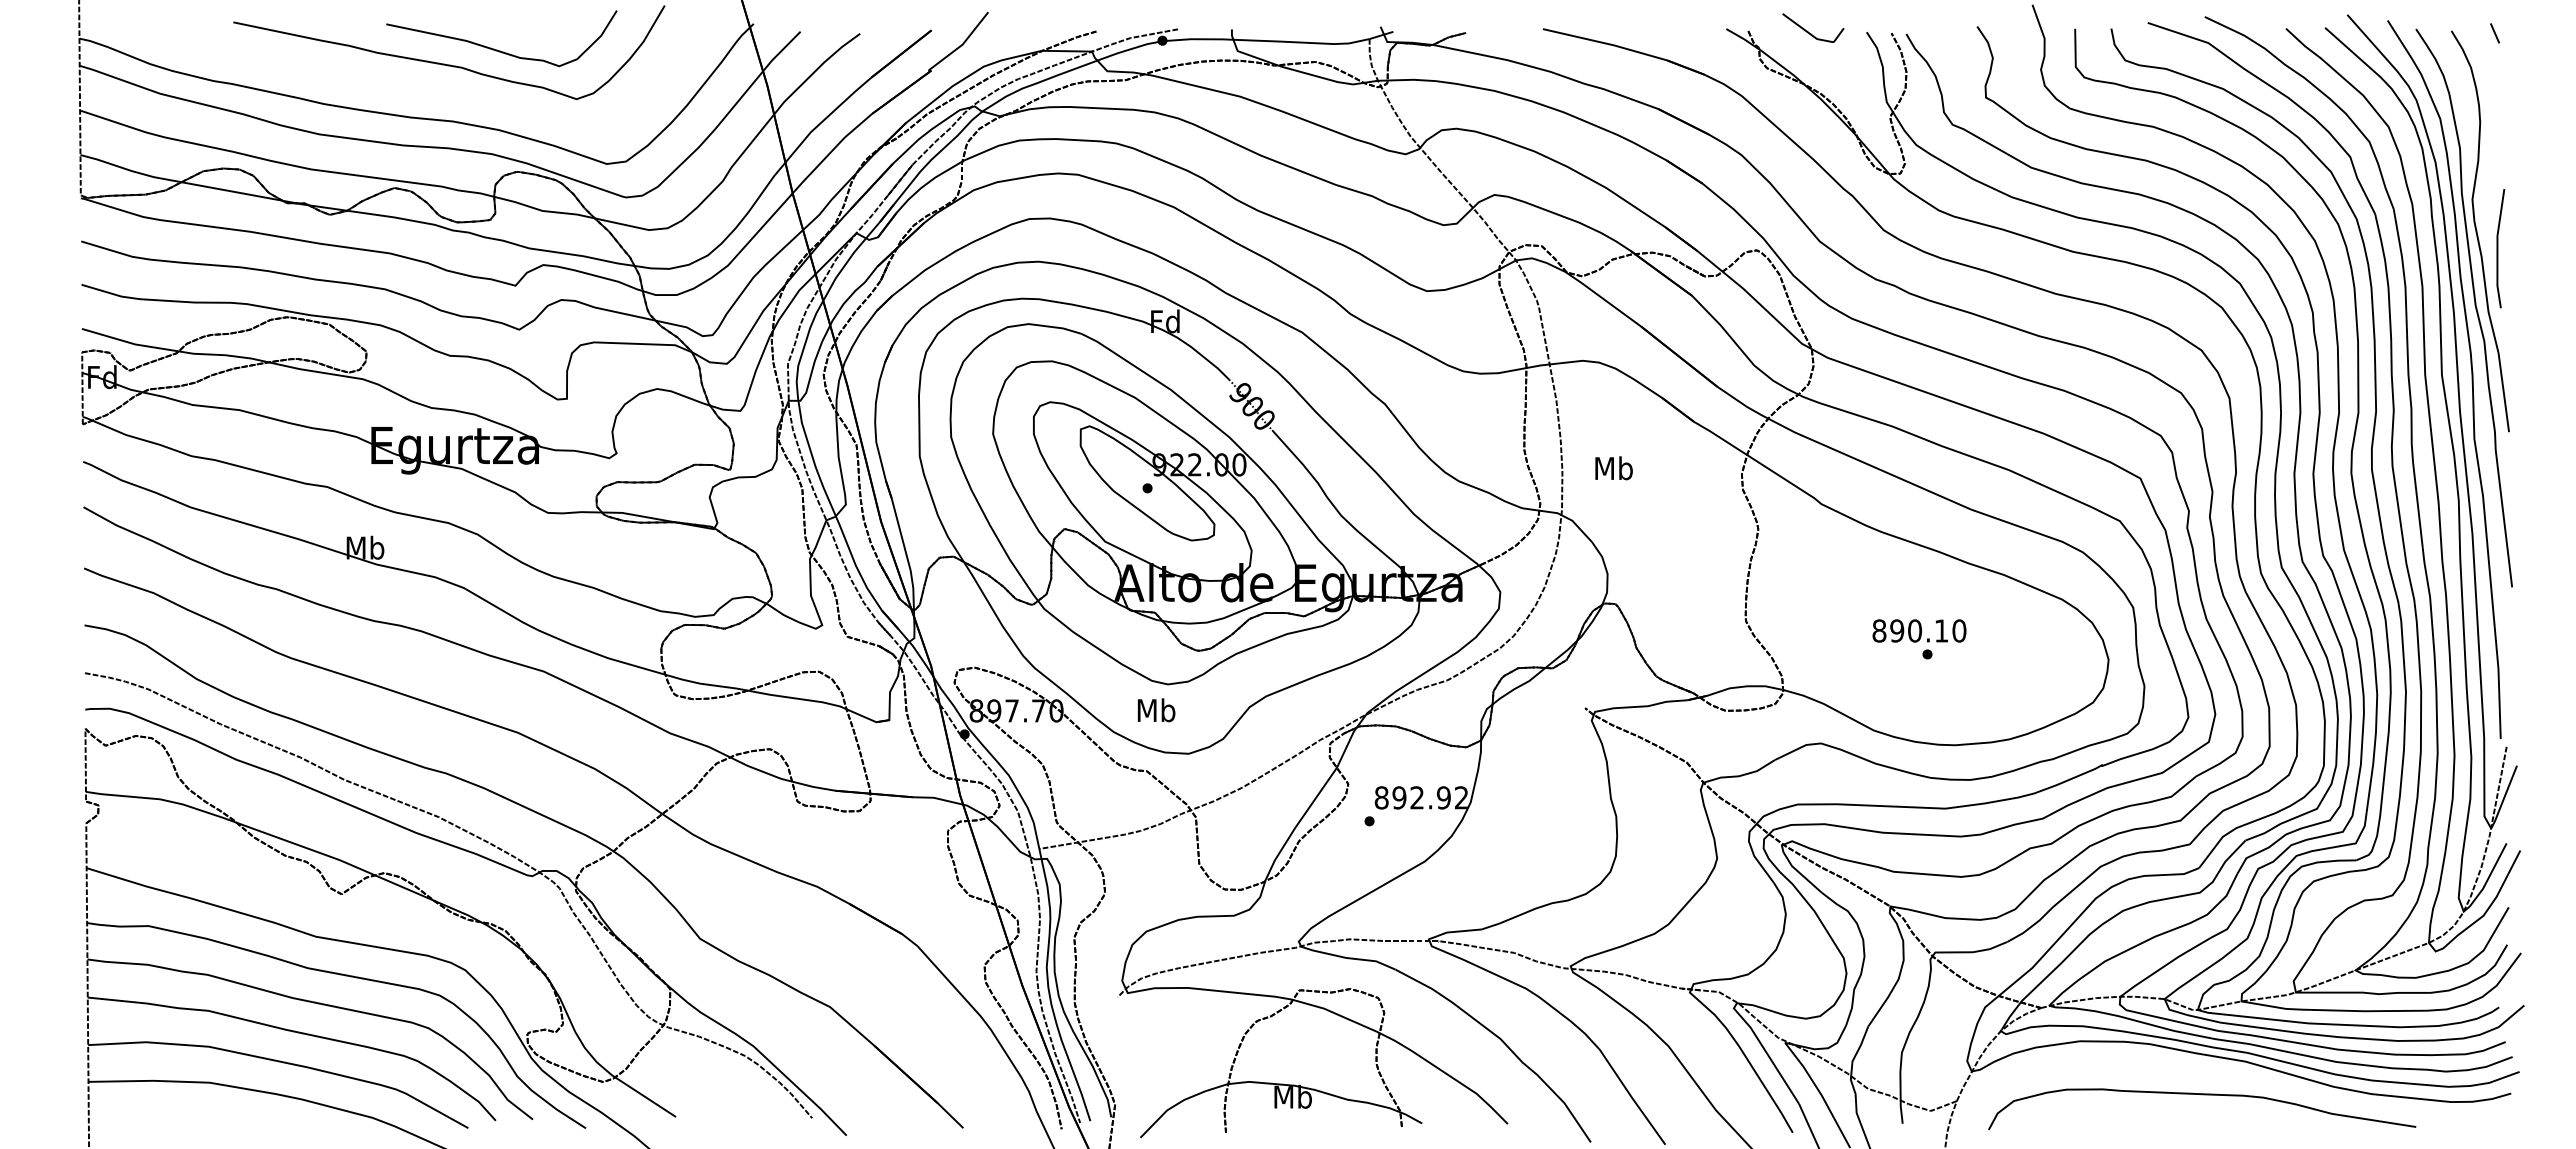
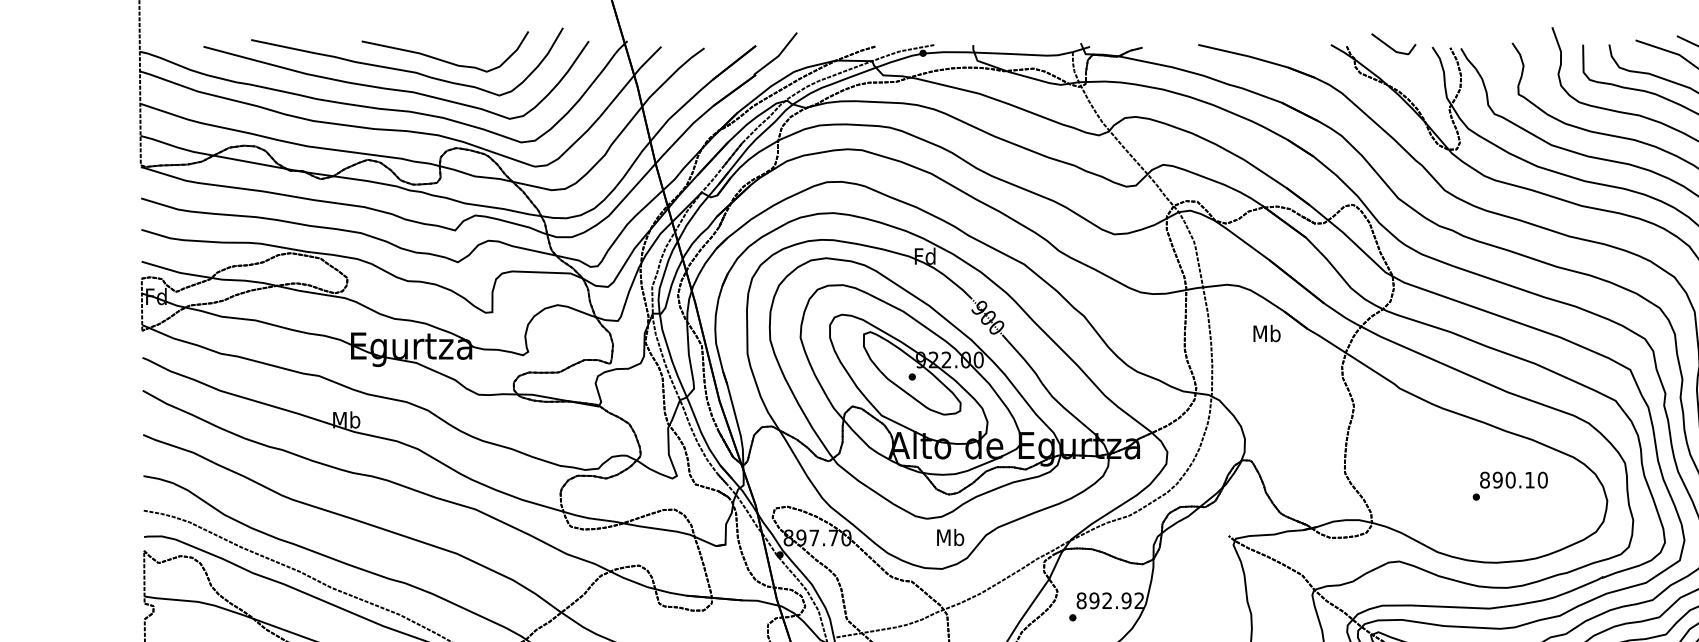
curve: (433, 90) -> (395, 89), added
text: (1613, 468) -> (1266, 333), moved
text: (1919, 630) -> (1513, 479), moved
text: (1156, 710) -> (950, 537), moved

